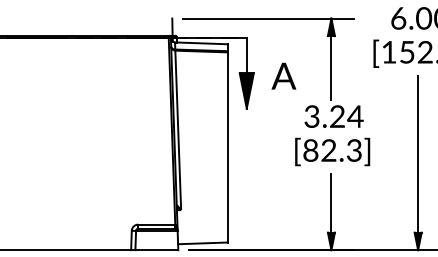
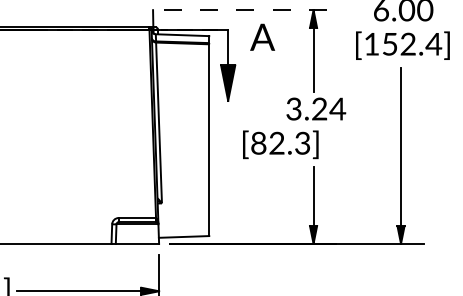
line: (268, 18) -> (250, 10), solid -> dashed
text: (283, 75) -> (262, 36), moved
text: (332, 151) -> (280, 144), moved

